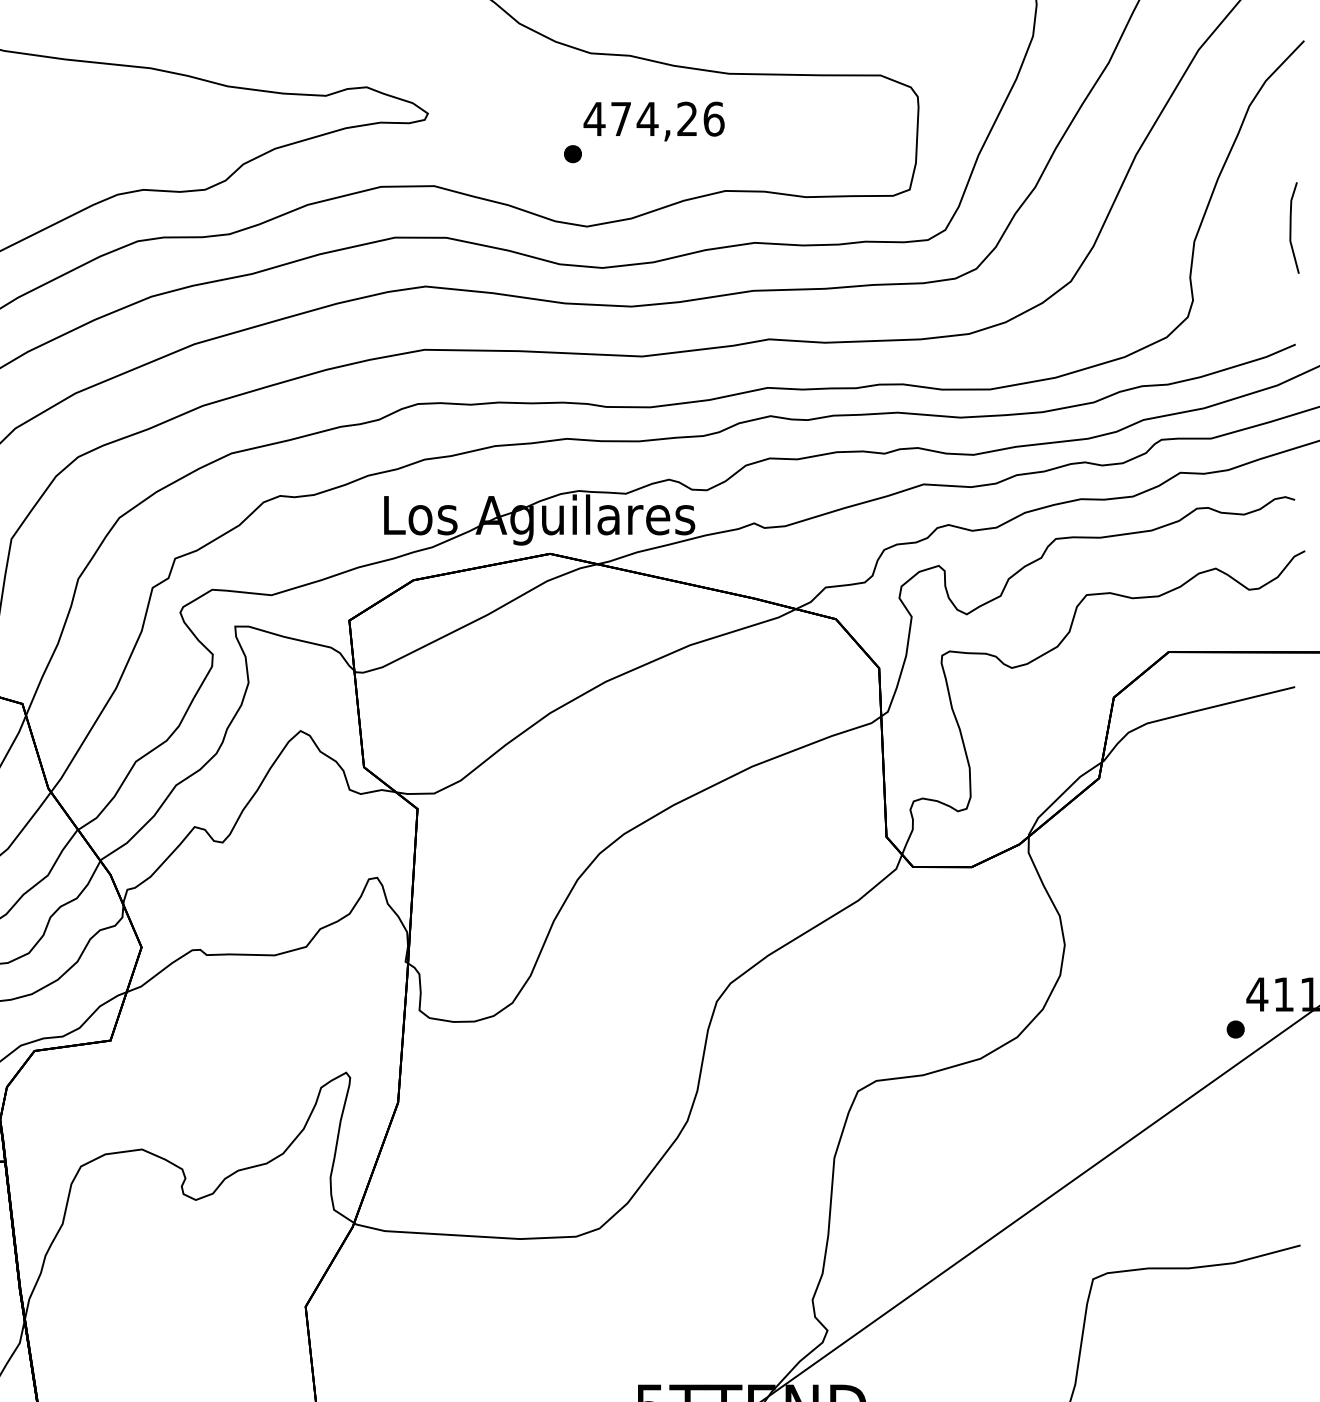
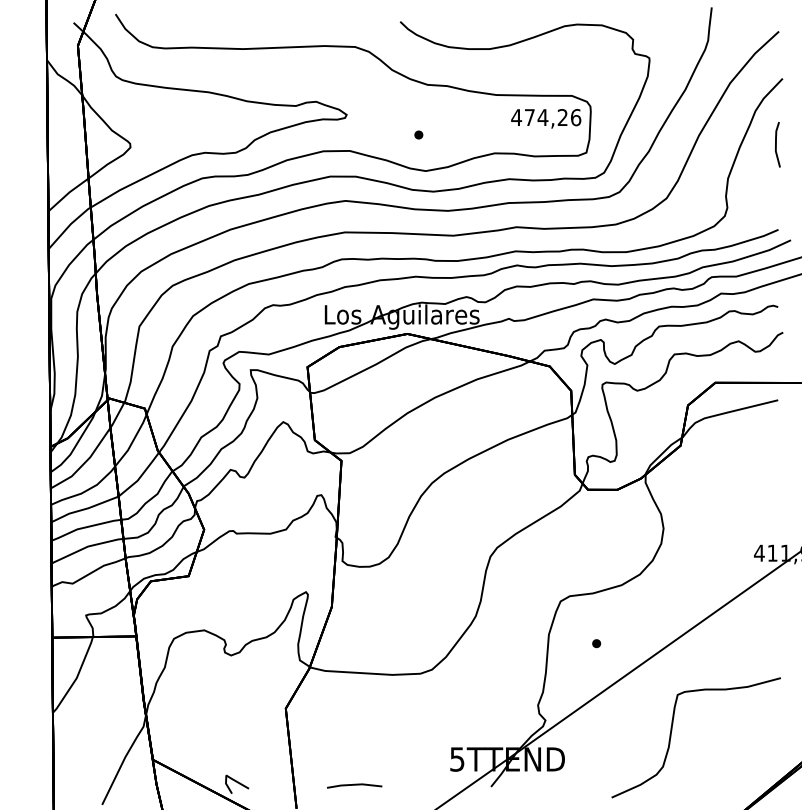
text: (654, 120) -> (546, 118), moved
line: (1291, 227) -> (776, 144), moved
part: (1235, 1029) -> (596, 643), moved

